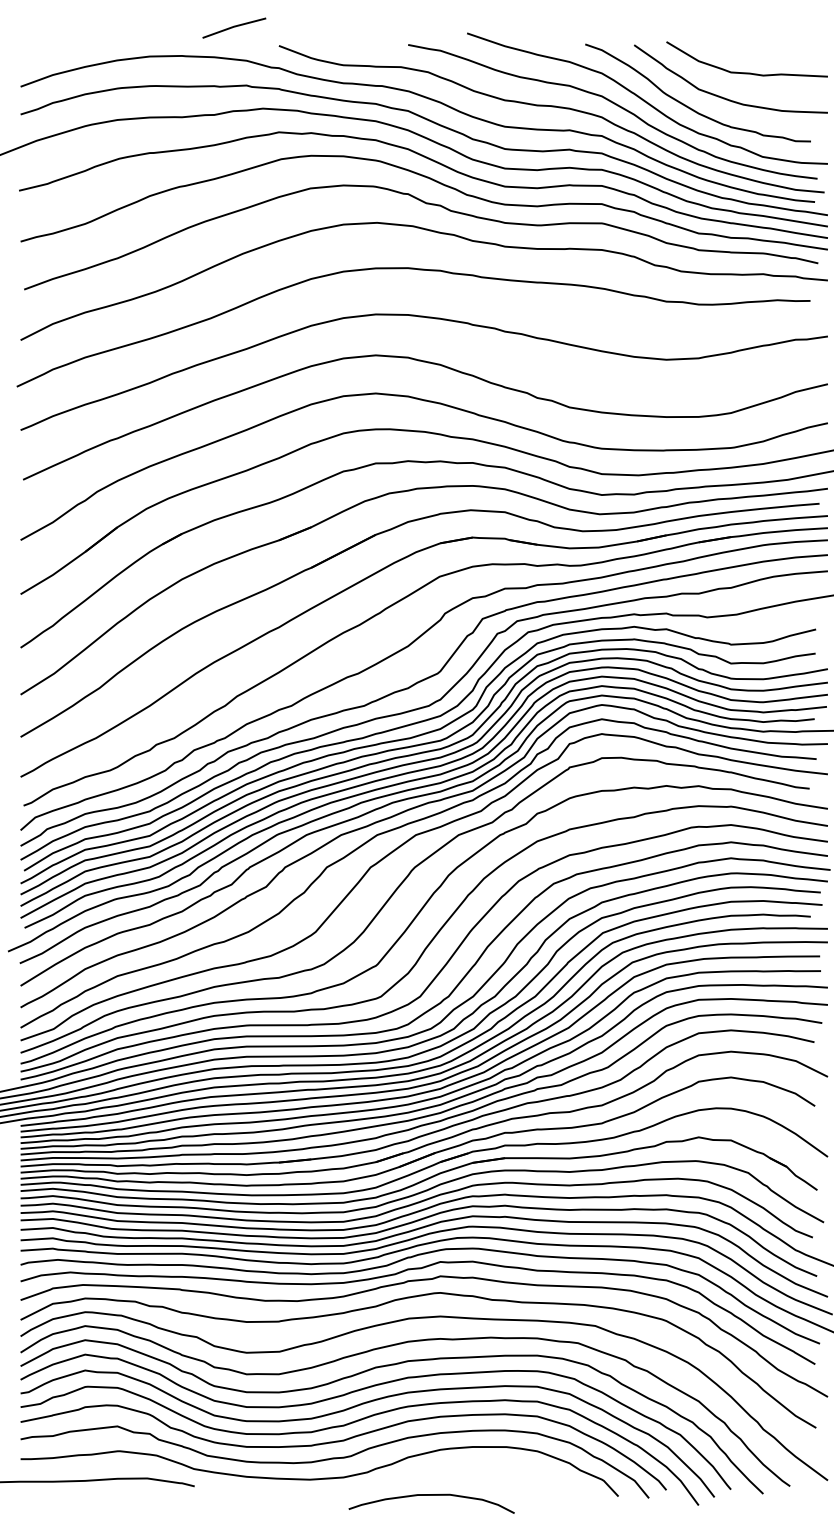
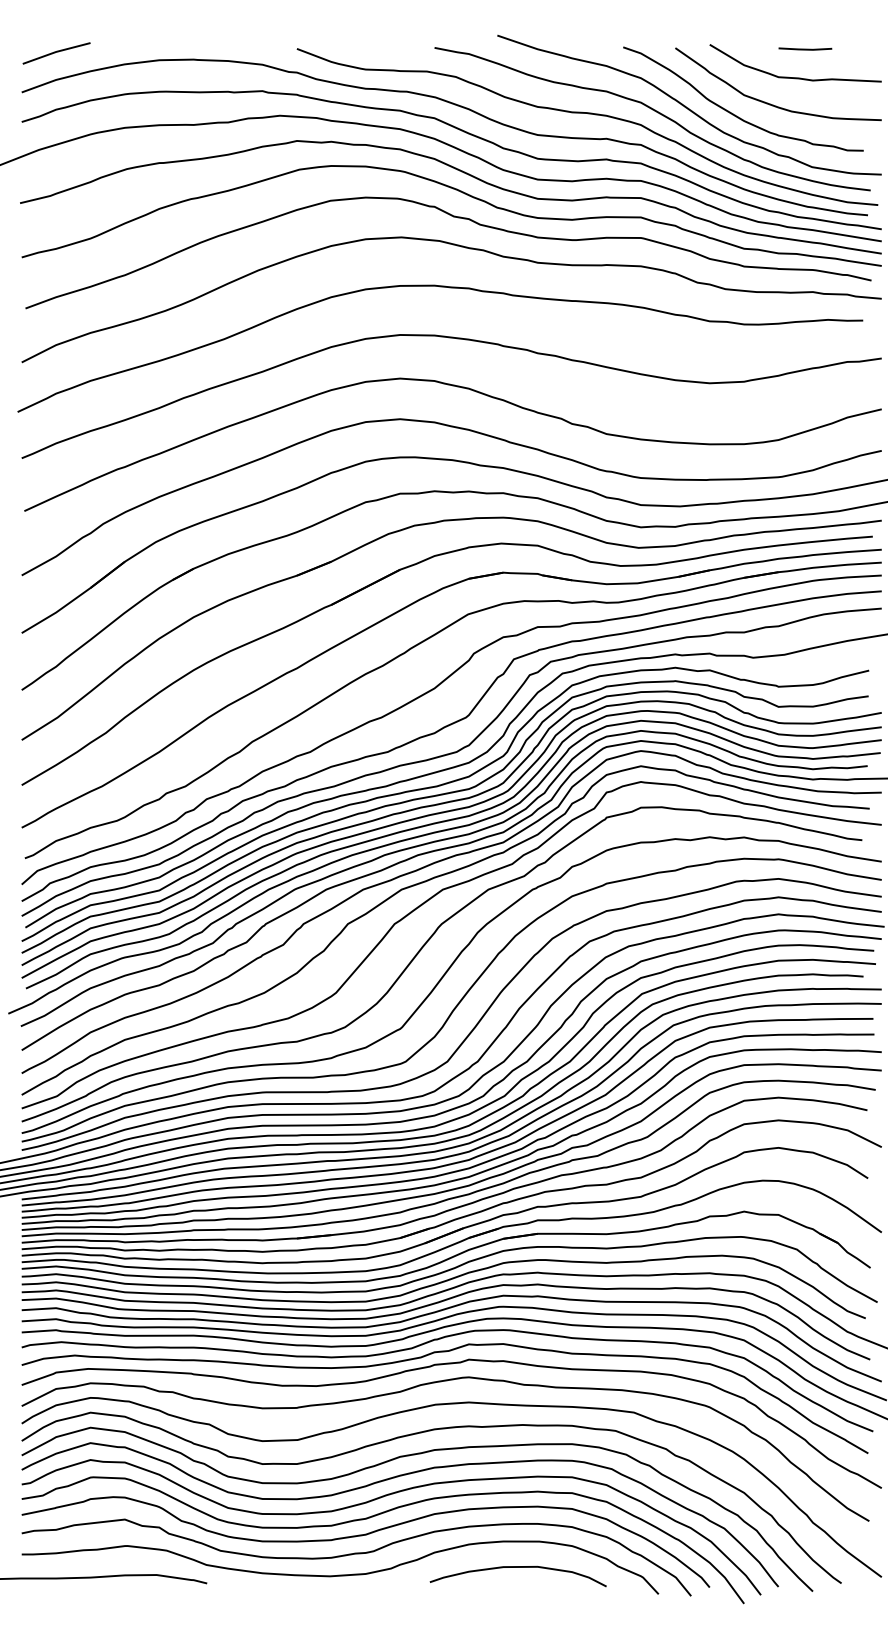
line: (234, 27) -> (56, 52), moved
line: (756, 45) -> (805, 48), added
curve: (431, 1495) -> (518, 1567), moved

